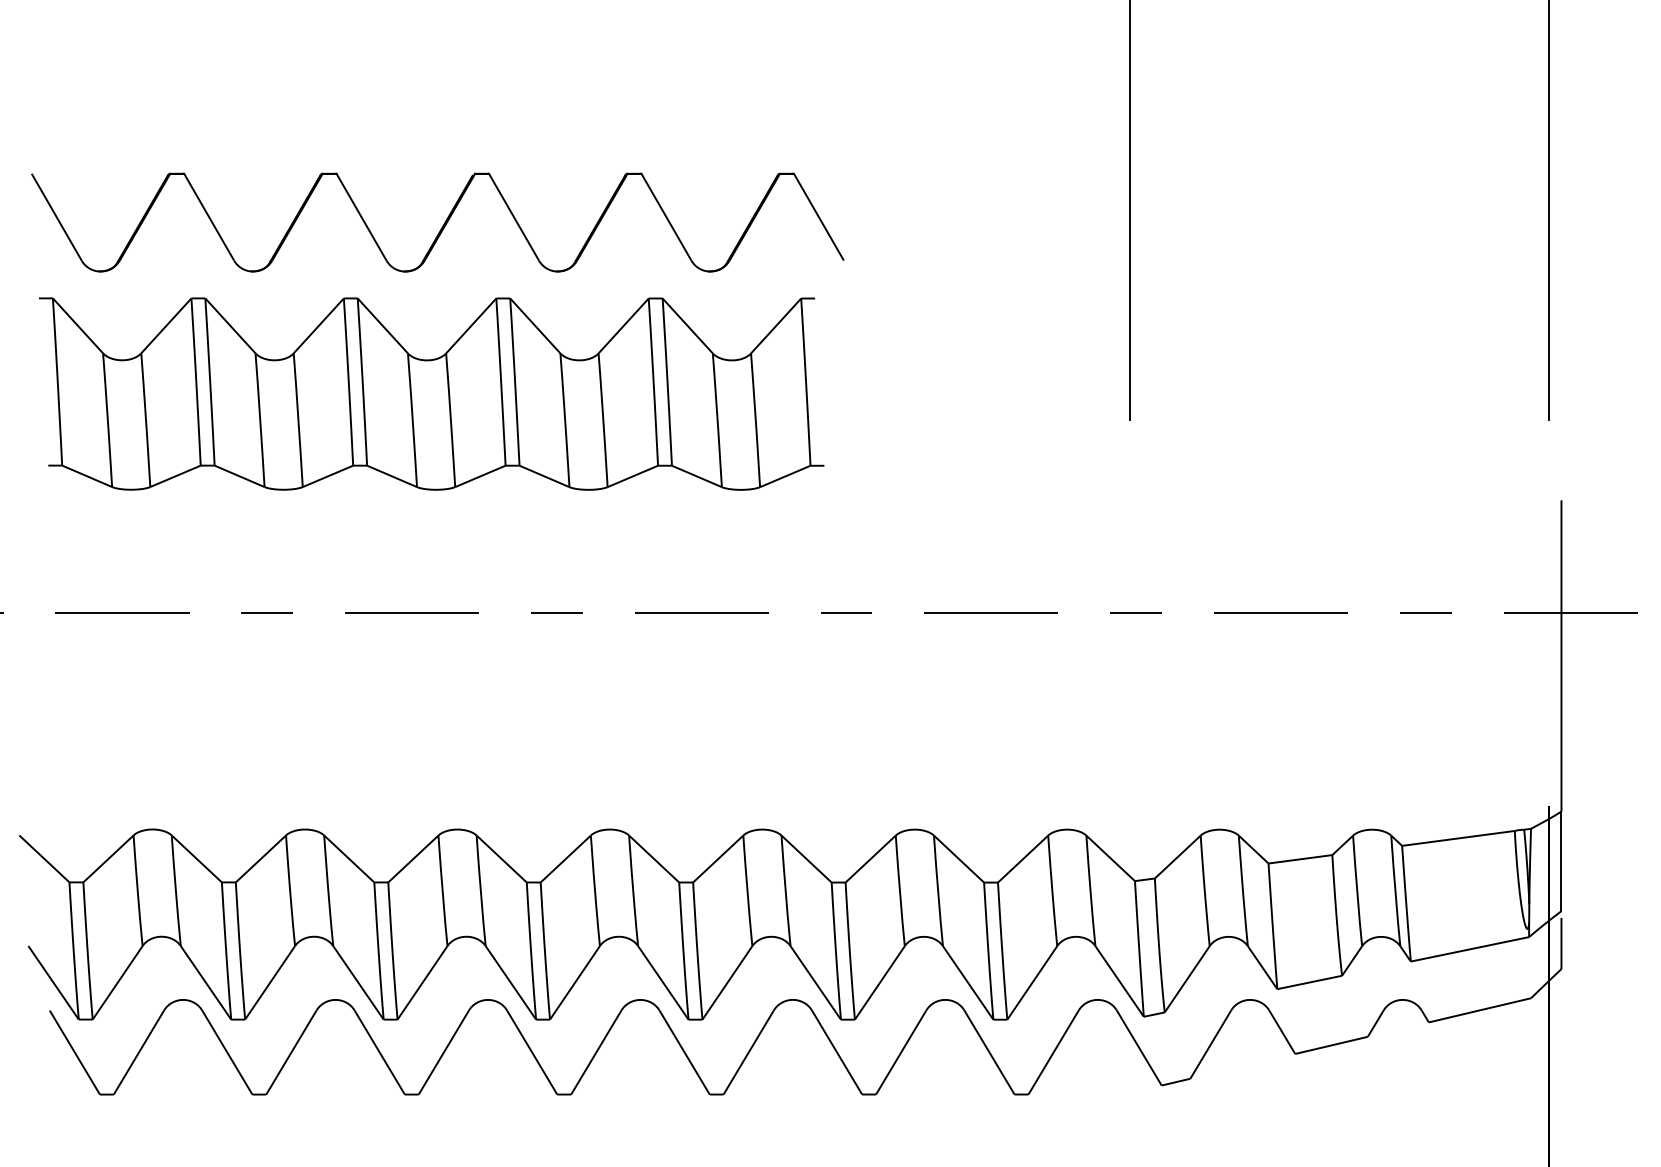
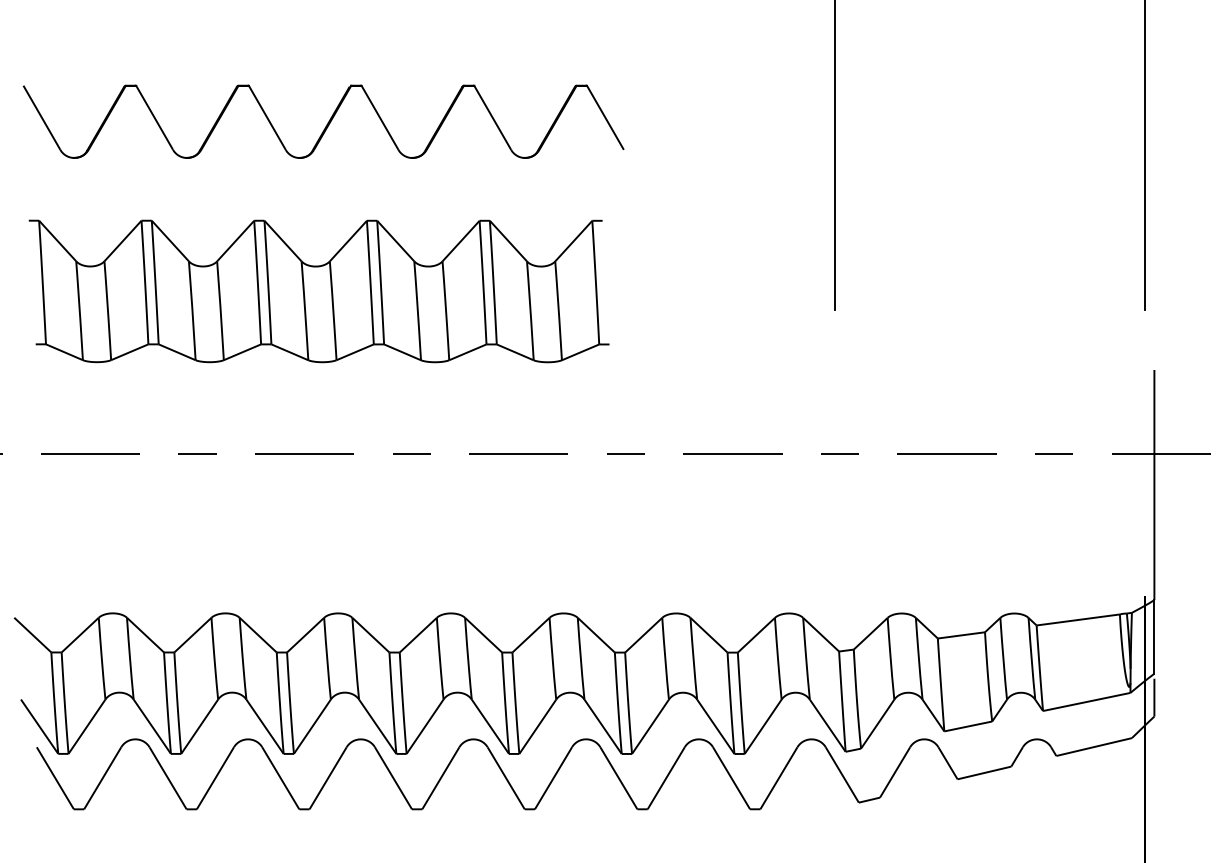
part: (437, 222) -> (323, 121), moved

